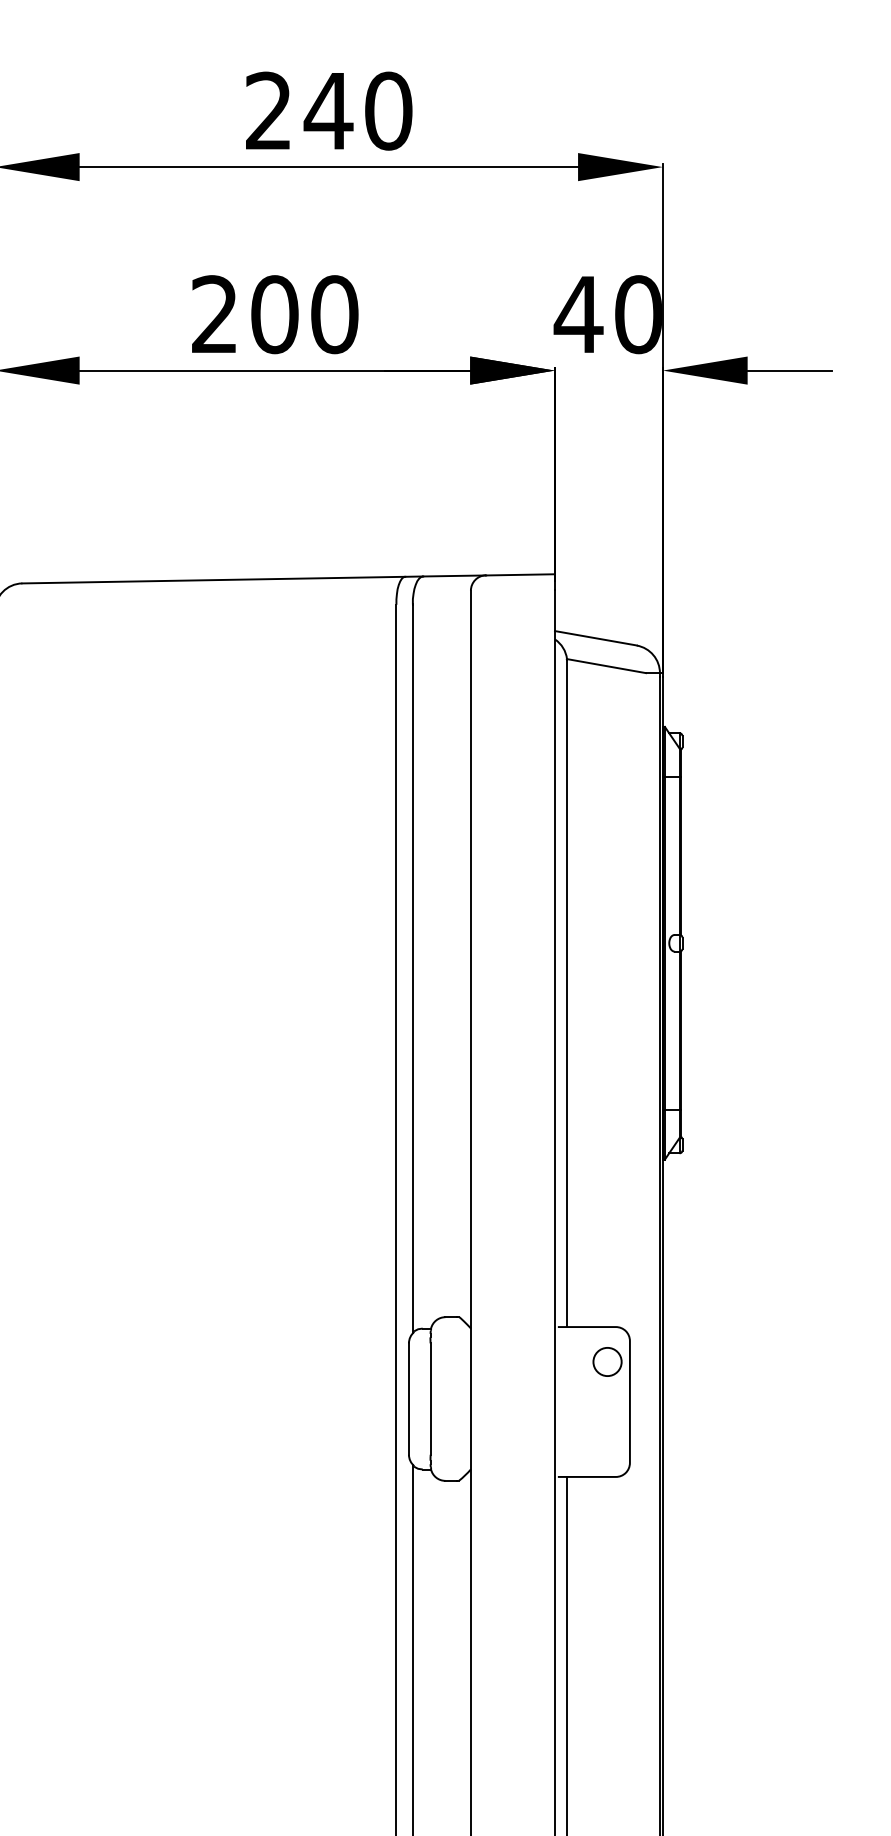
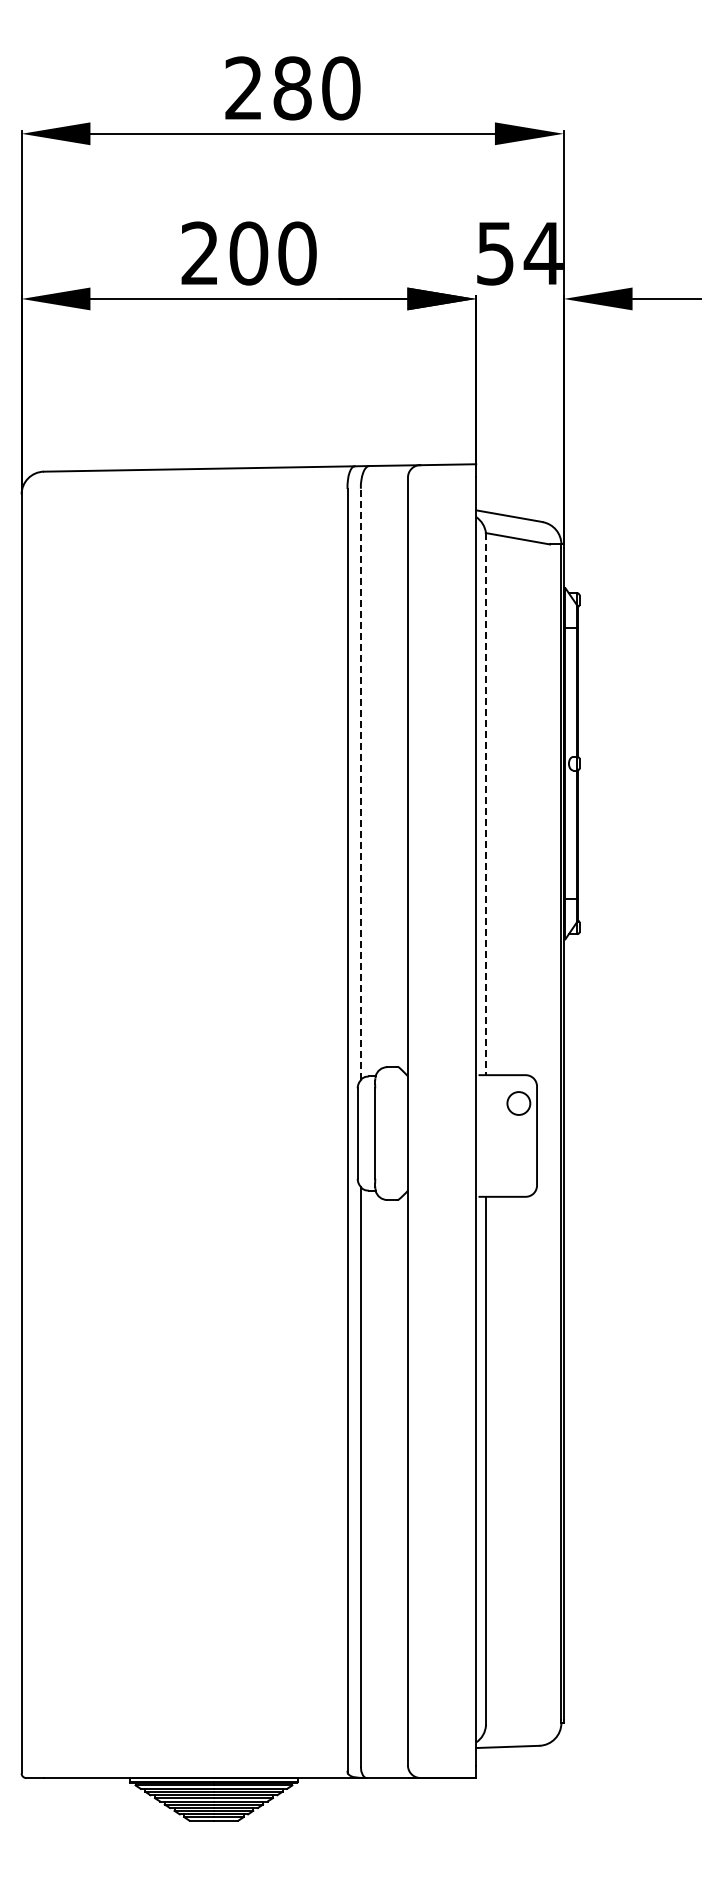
text: (328, 111) -> (292, 88), 240 -> 280
text: (607, 314) -> (518, 253), 40 -> 54
line: (412, 968) -> (360, 784), solid -> dashed
line: (566, 993) -> (485, 804), solid -> dashed

